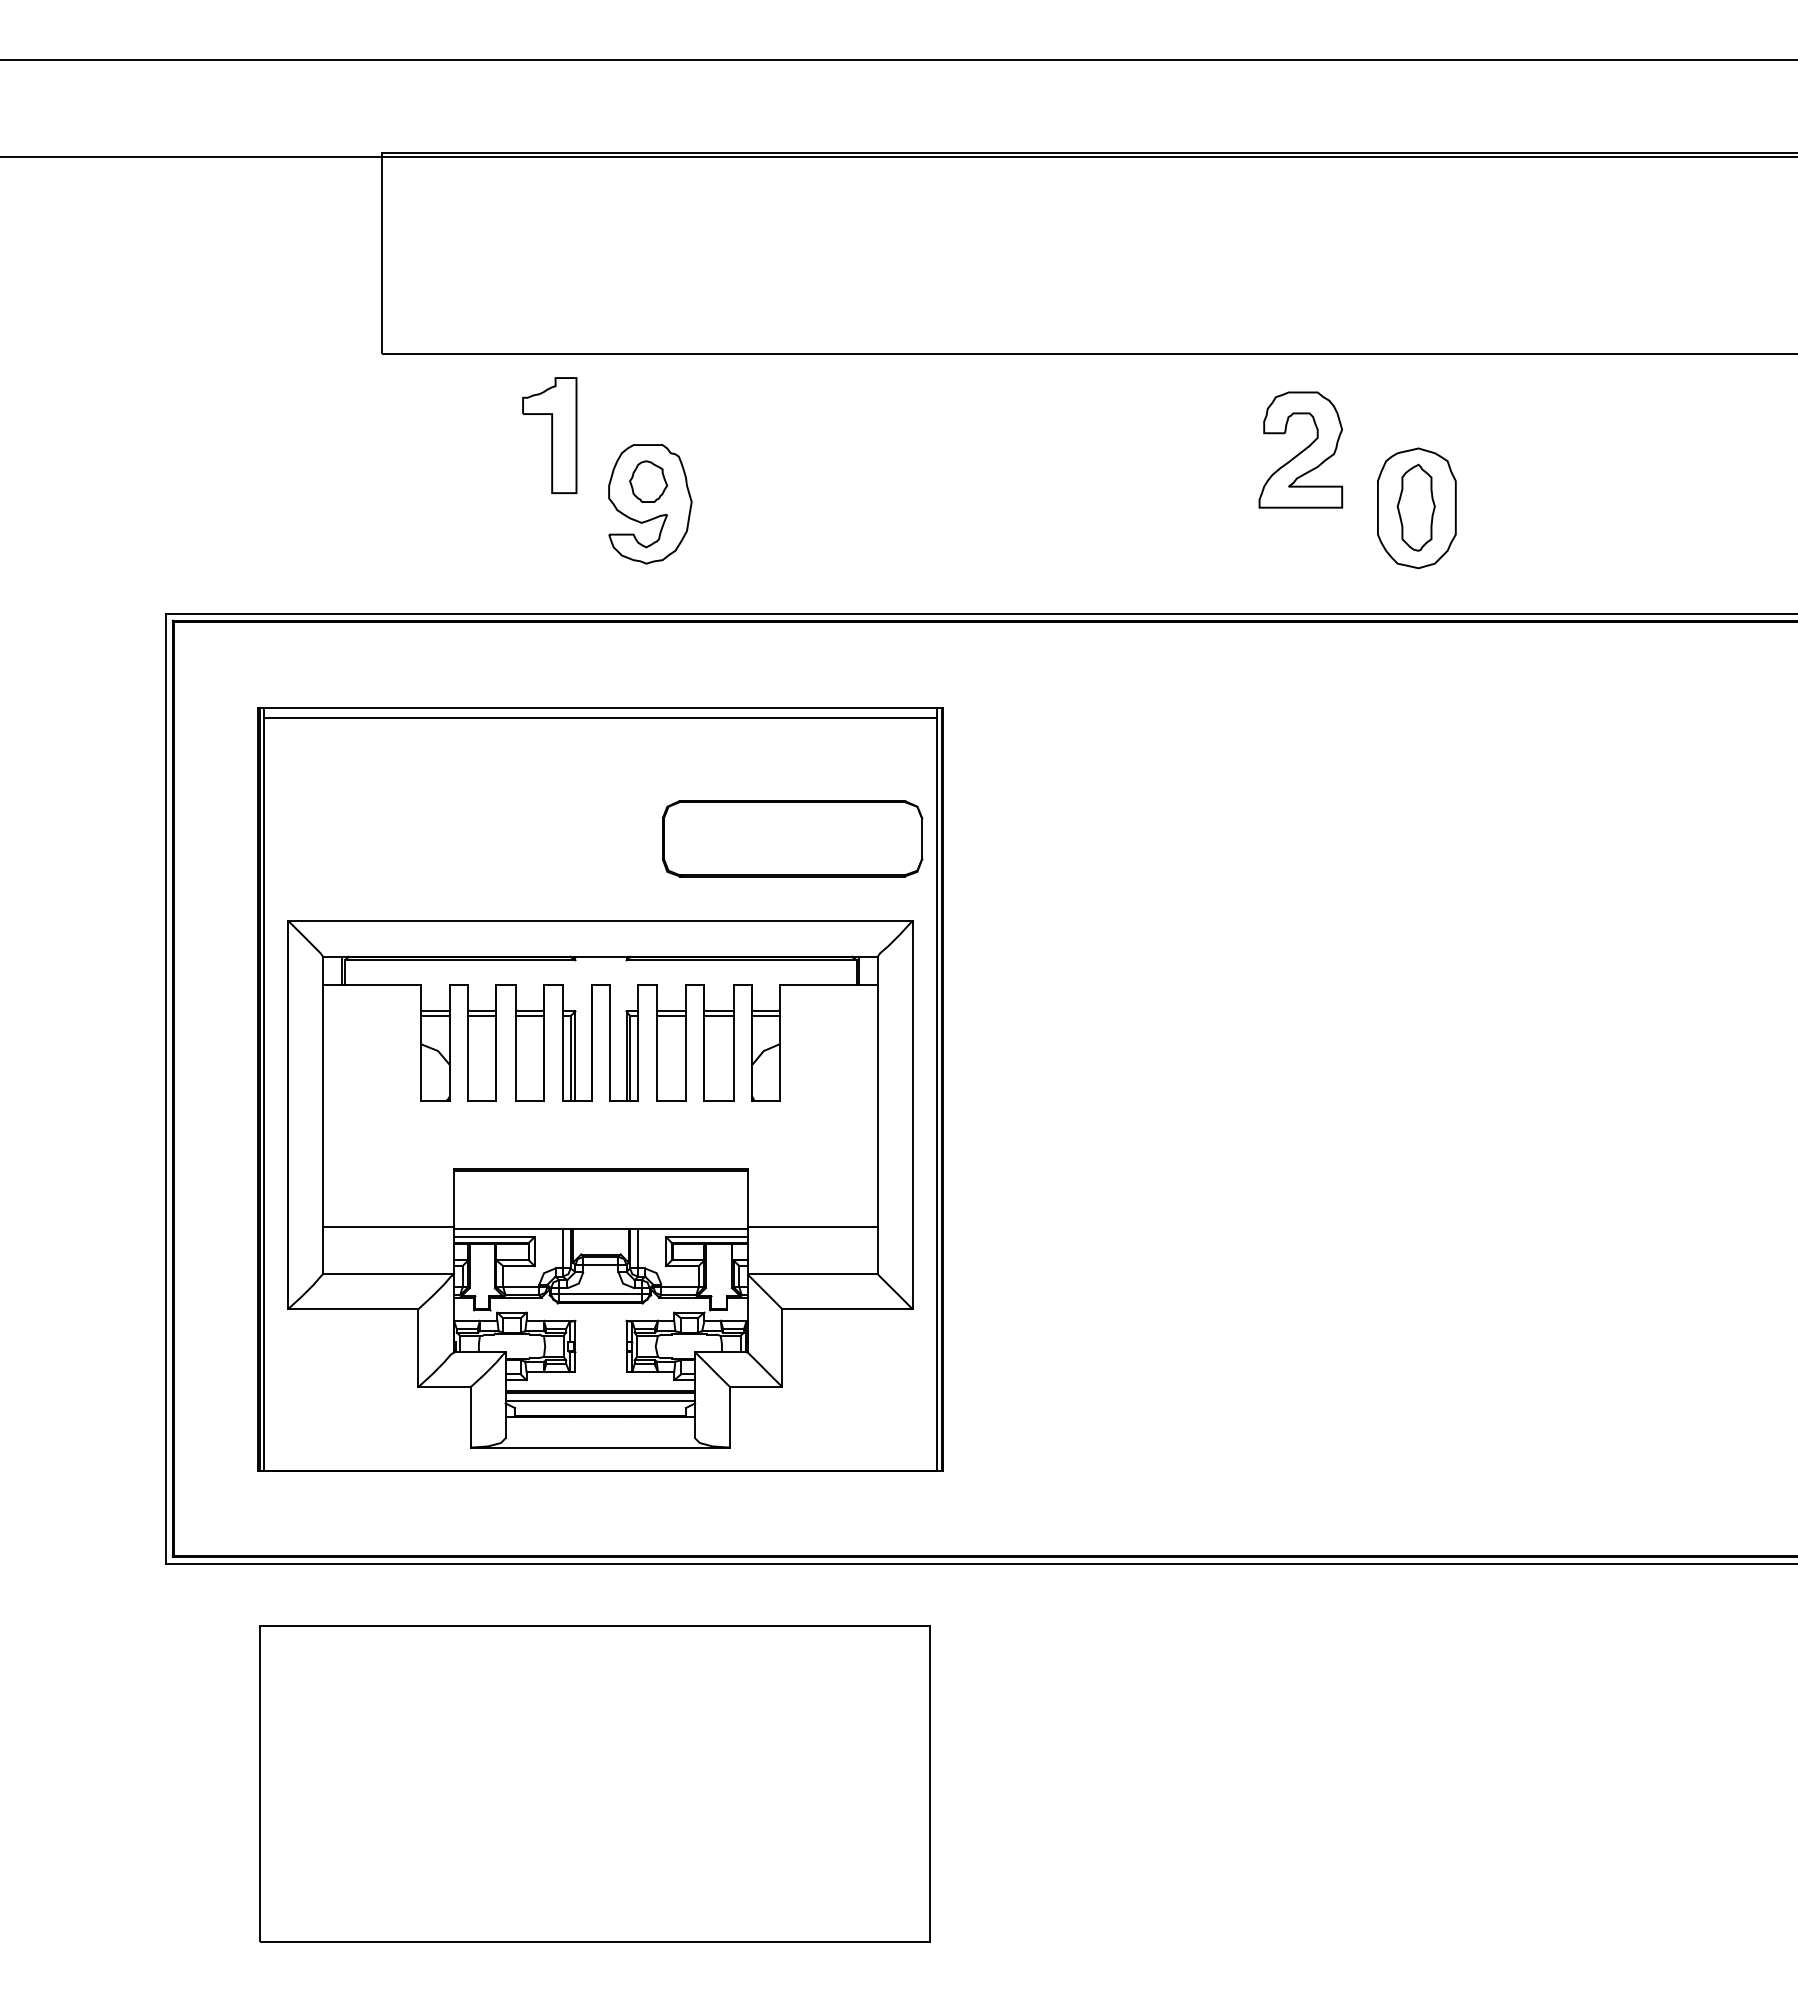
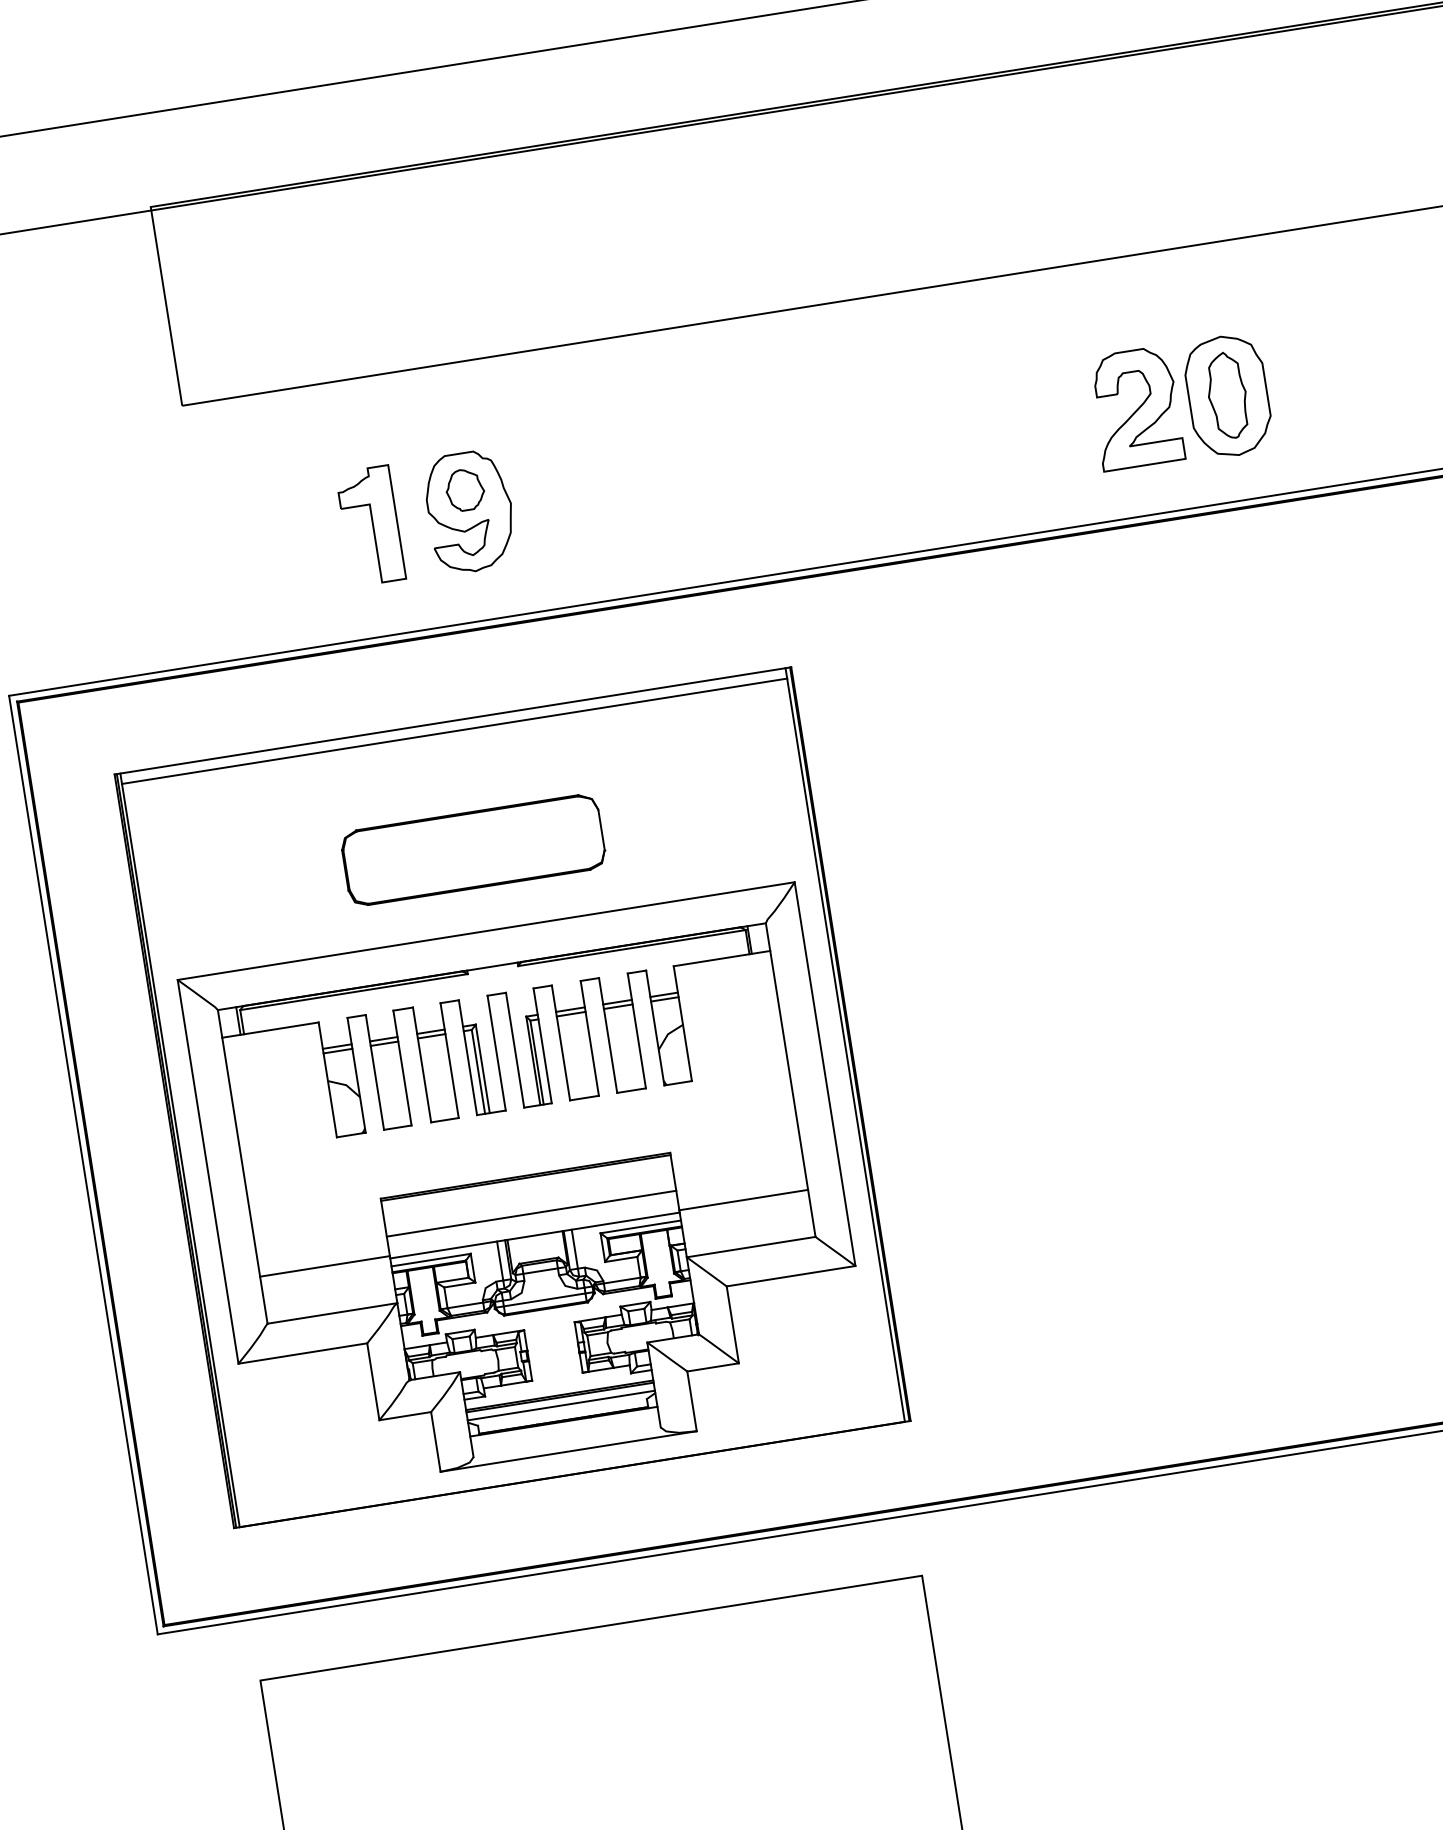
part: (549, 435) -> (370, 526), moved
part: (1300, 449) -> (1135, 407), moved
part: (792, 838) -> (473, 849), moved
line: (600, 1206) -> (531, 1213), added

